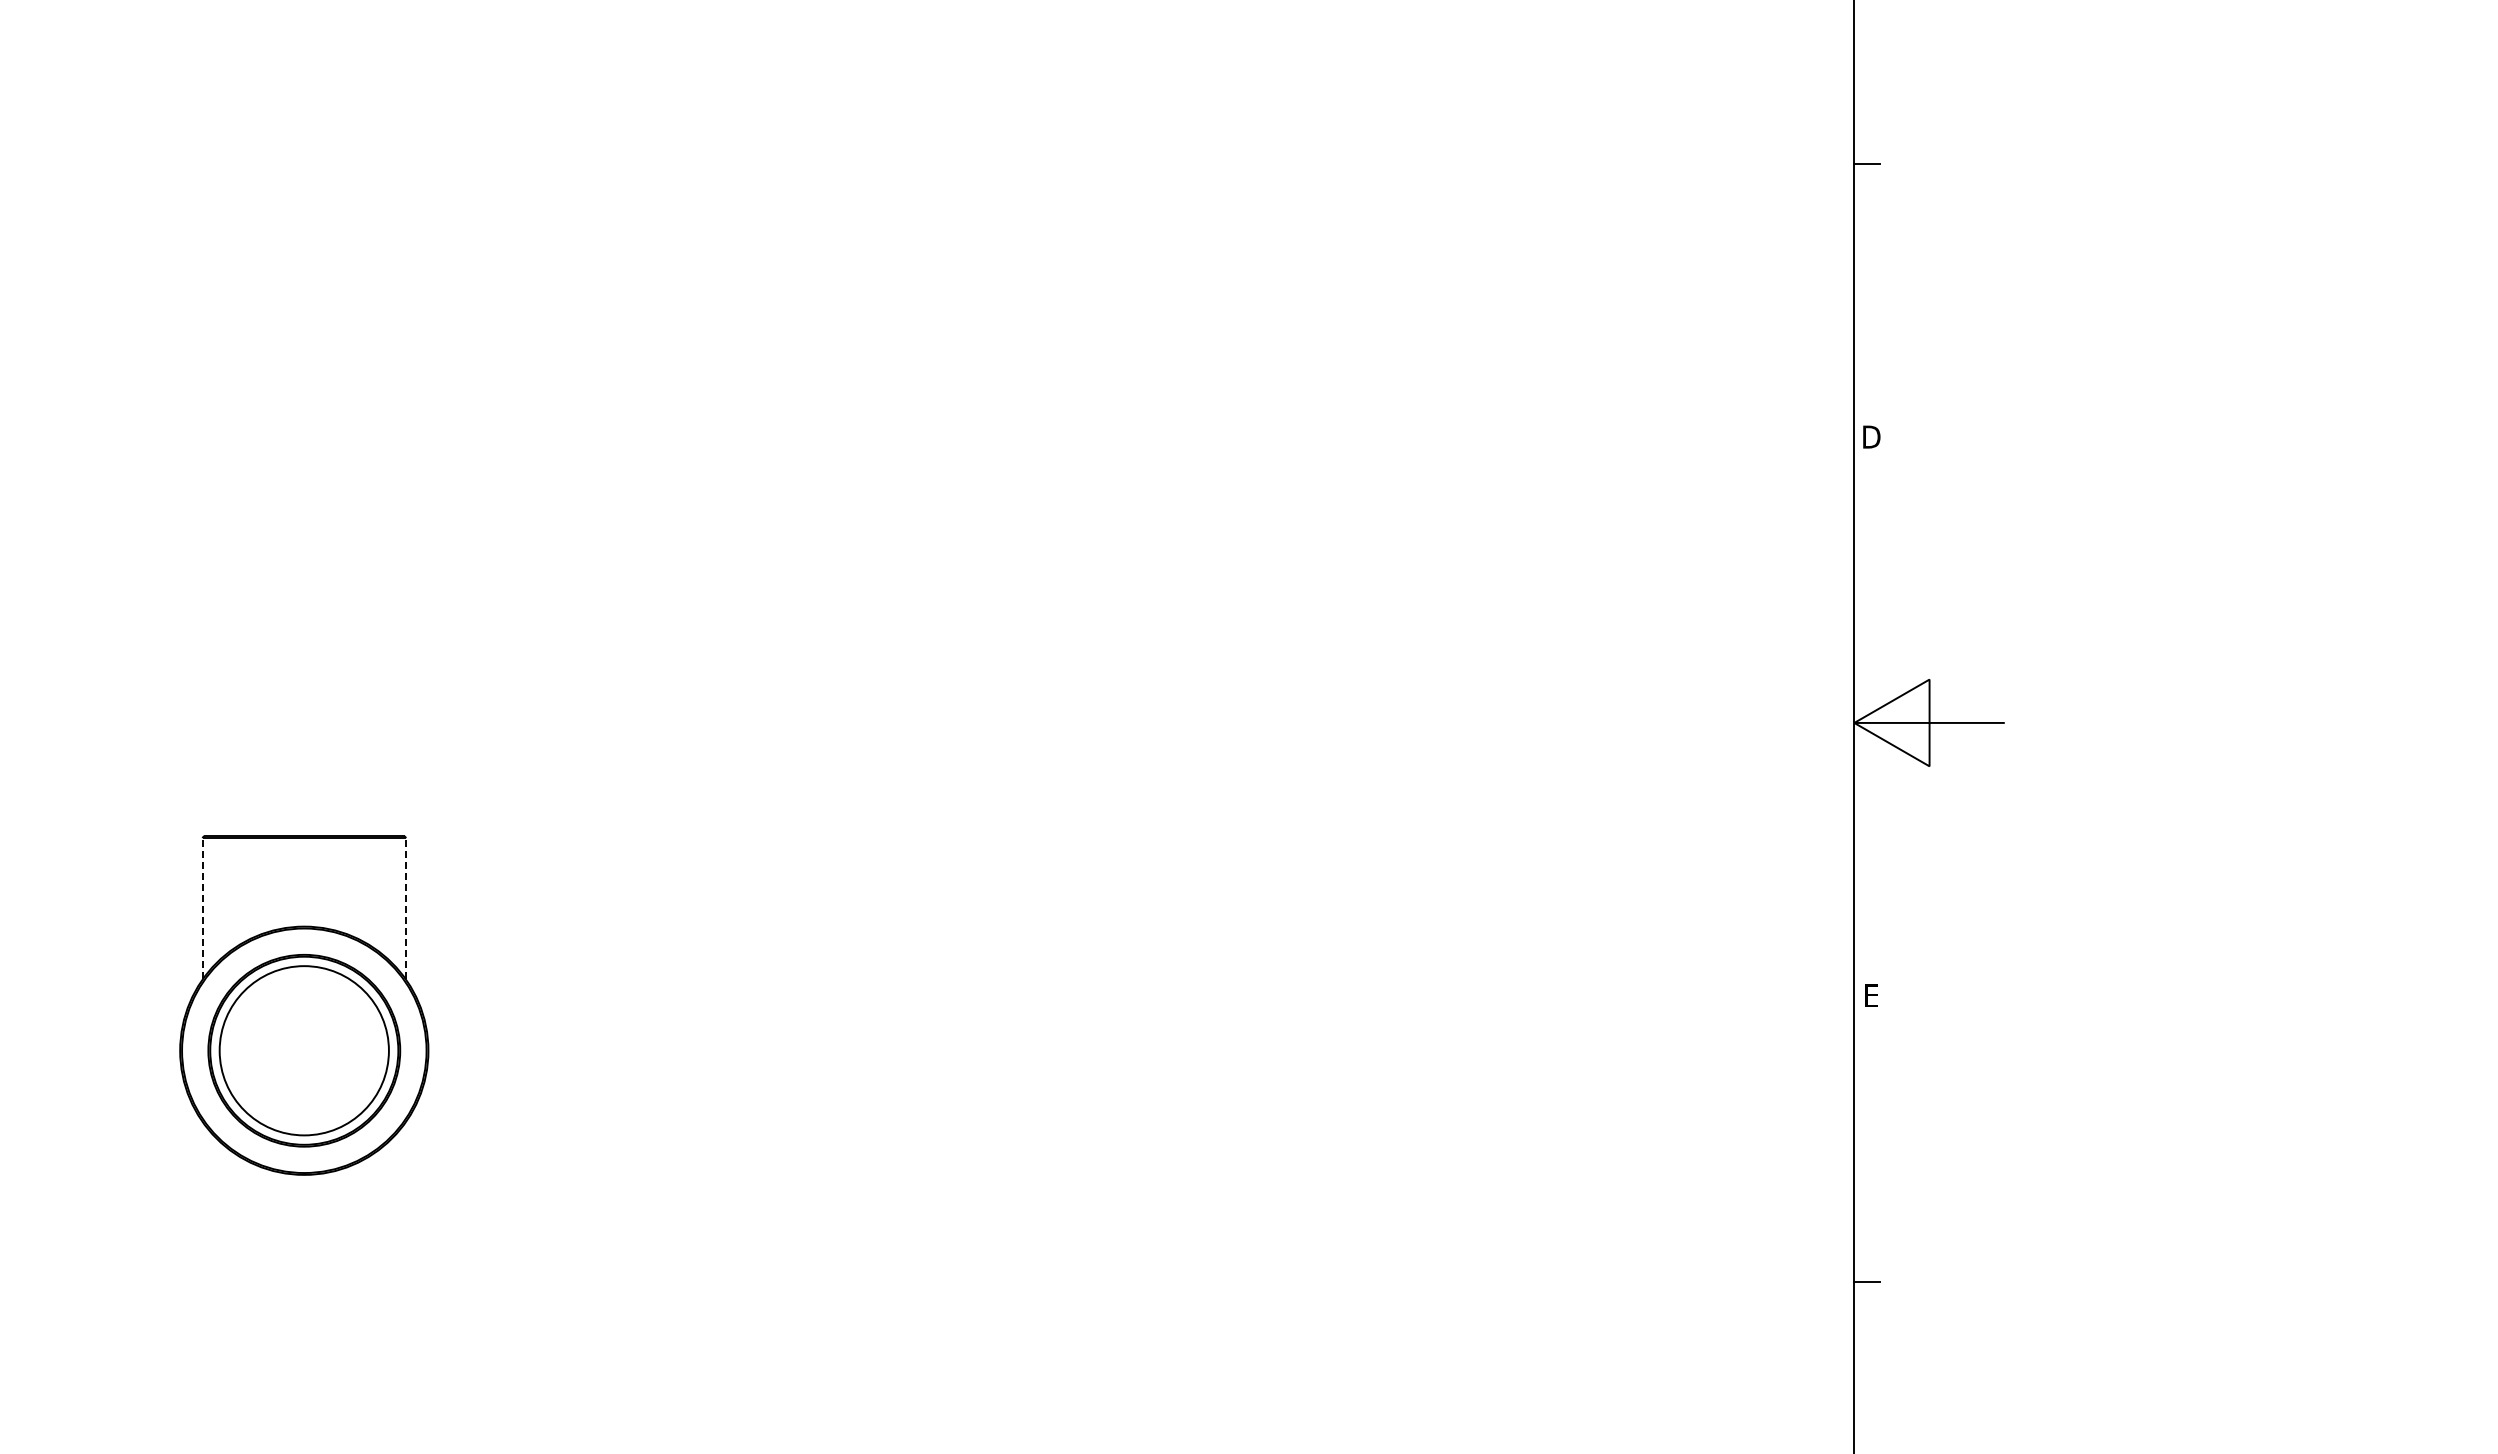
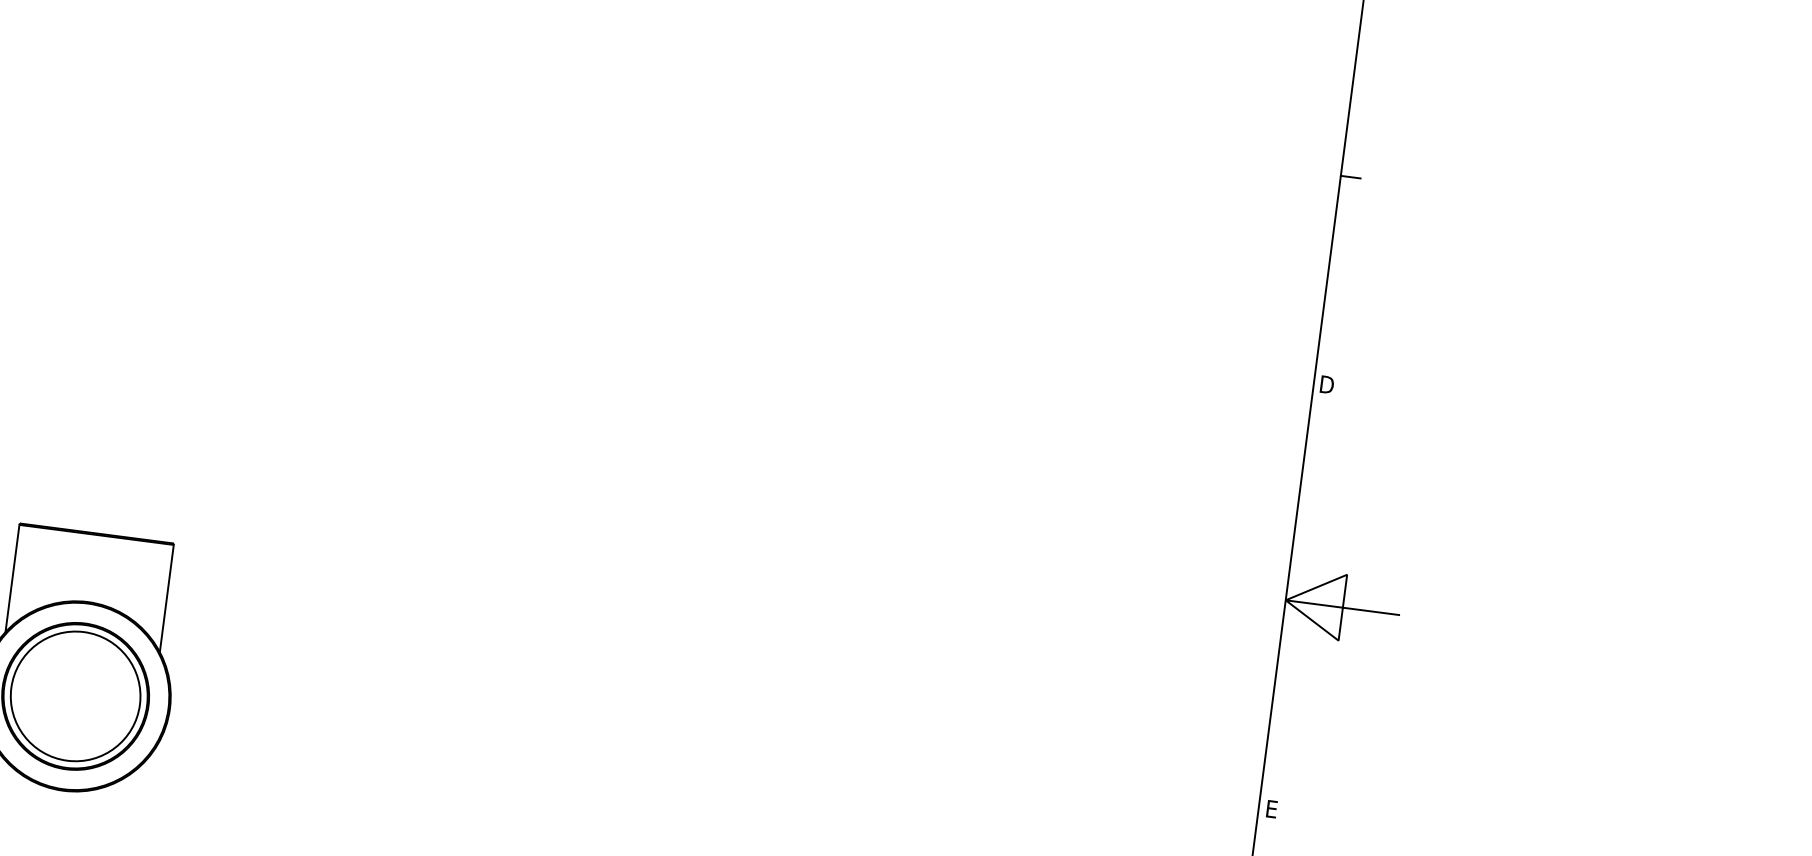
line: (202, 908) -> (12, 578), dashed -> solid
line: (405, 908) -> (166, 598), dashed -> solid

